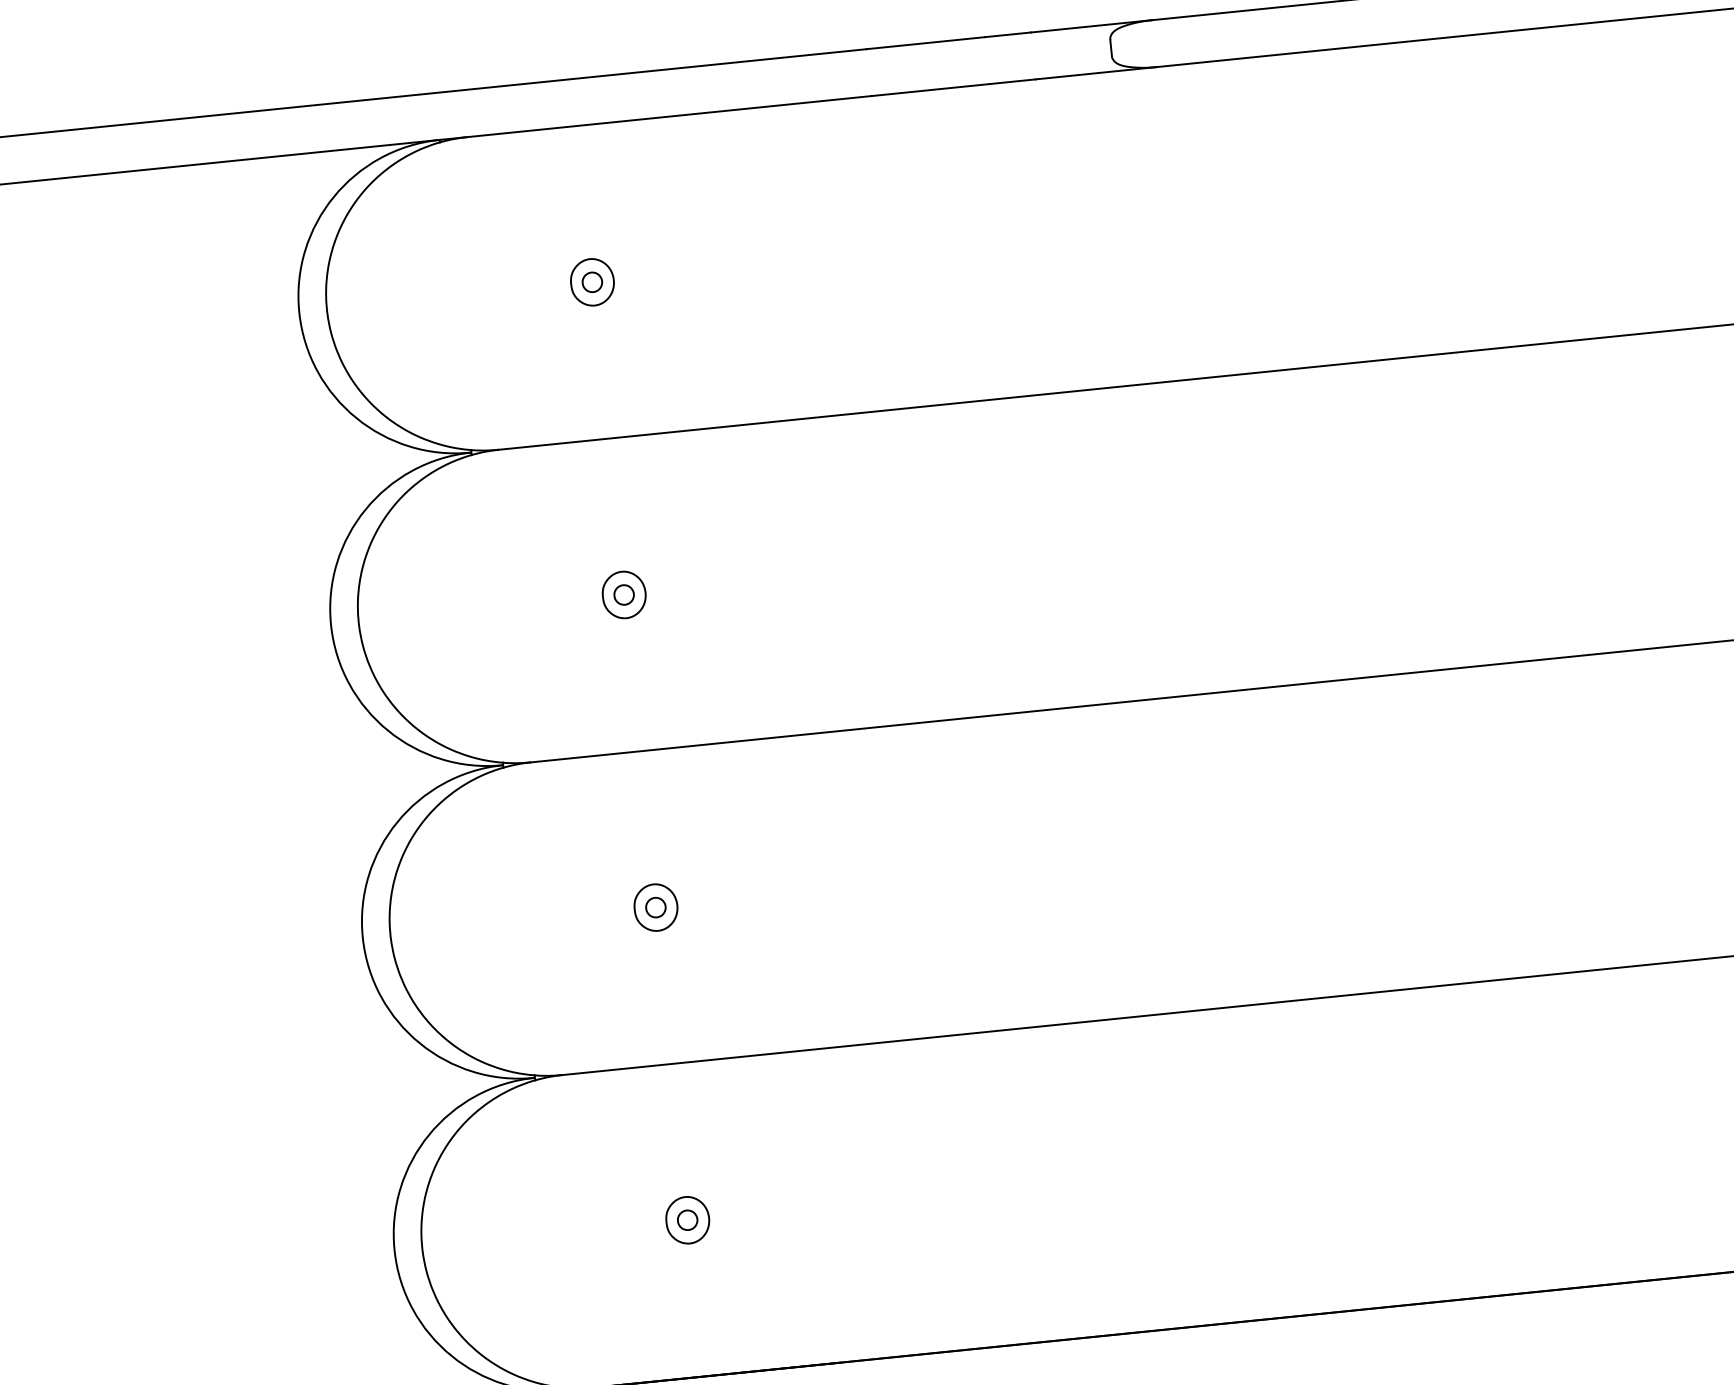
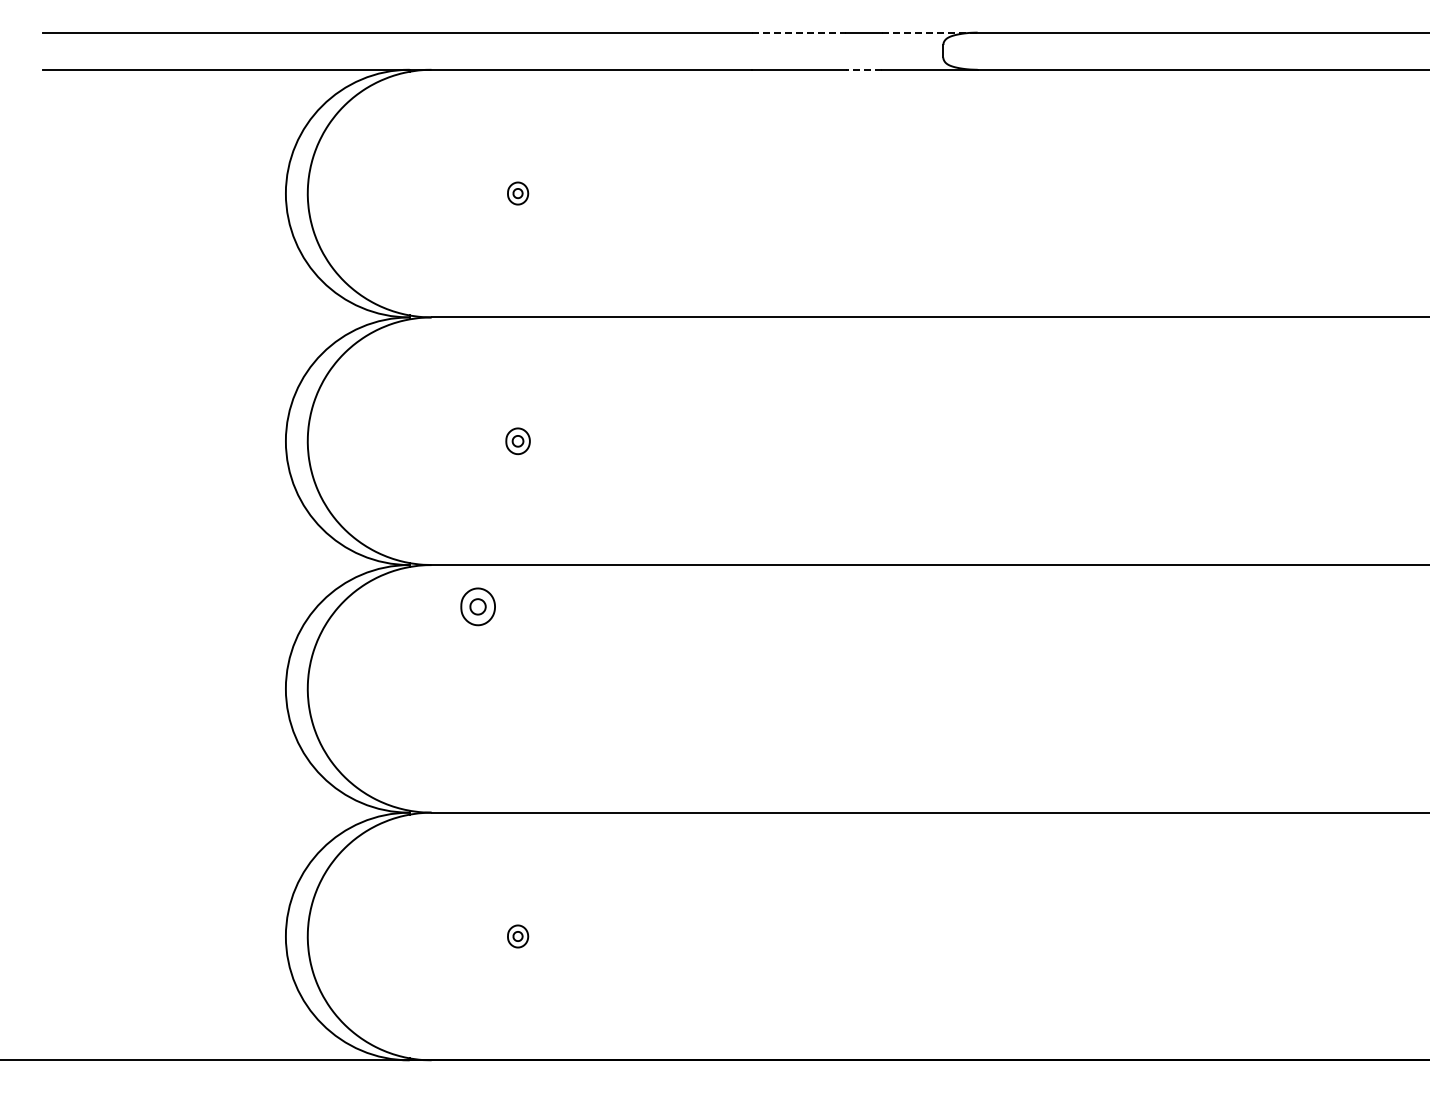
line: (1091, 26) -> (929, 32), solid -> dashed
line: (925, 42) -> (798, 32), solid -> dashed
line: (1012, 81) -> (863, 69), solid -> dashed
part: (591, 282) -> (517, 193), size x0.6
part: (623, 595) -> (517, 441), size x0.7
part: (655, 907) -> (477, 606), moved
part: (686, 1220) -> (517, 936), size x0.6

